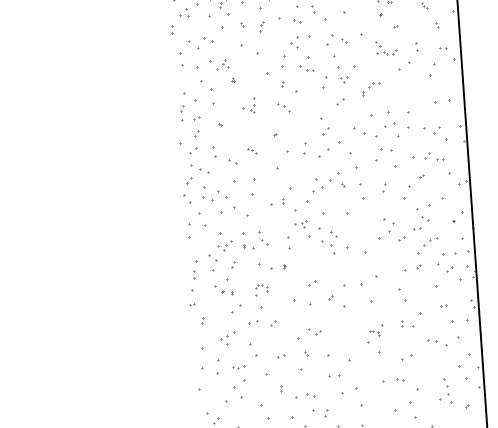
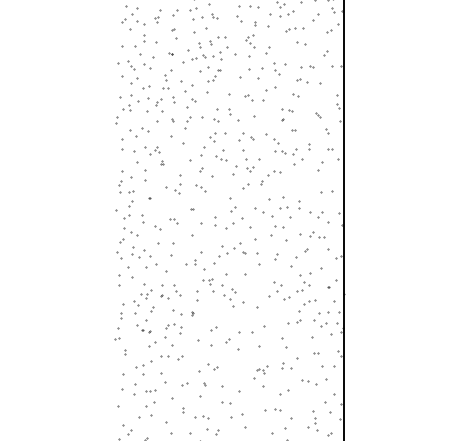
part: (261, 26) -> (187, 122), size x1.67
part: (386, 48) -> (285, 146), size x1.43
part: (370, 88) -> (270, 177), size x1.43
part: (249, 105) -> (173, 184), size x1.67
part: (409, 119) -> (299, 204), size x0.62
part: (261, 289) -> (173, 330), size x1.67
part: (227, 338) -> (143, 367), size x1.43

